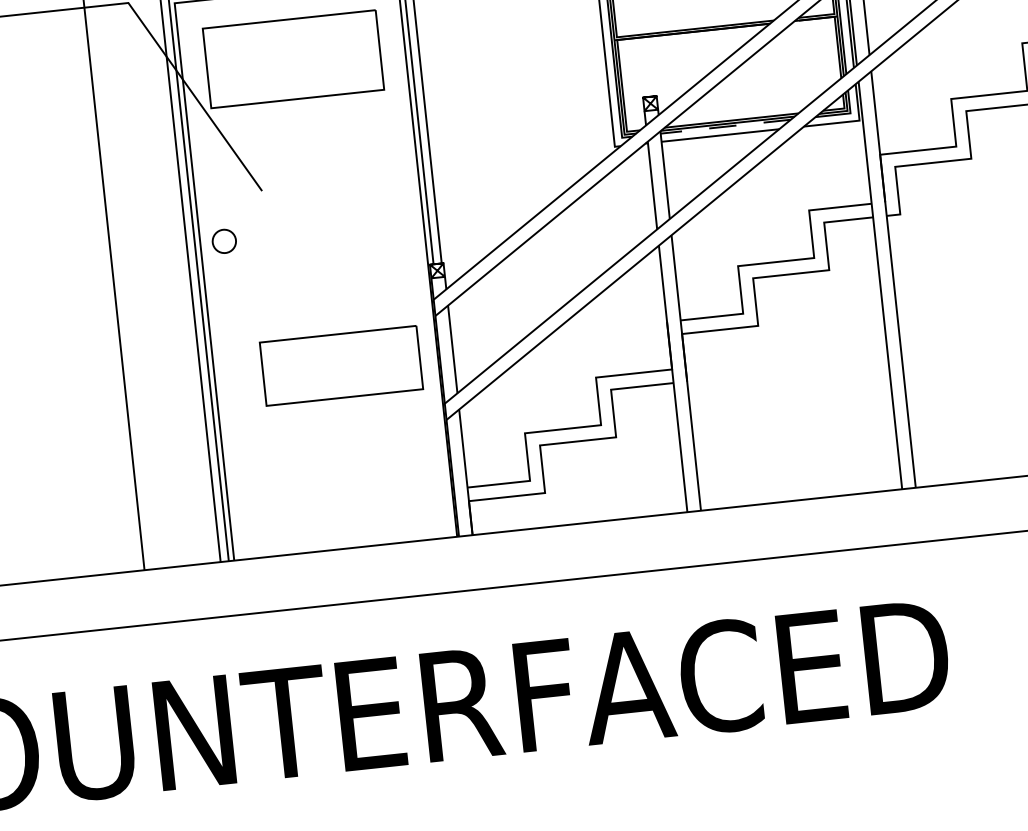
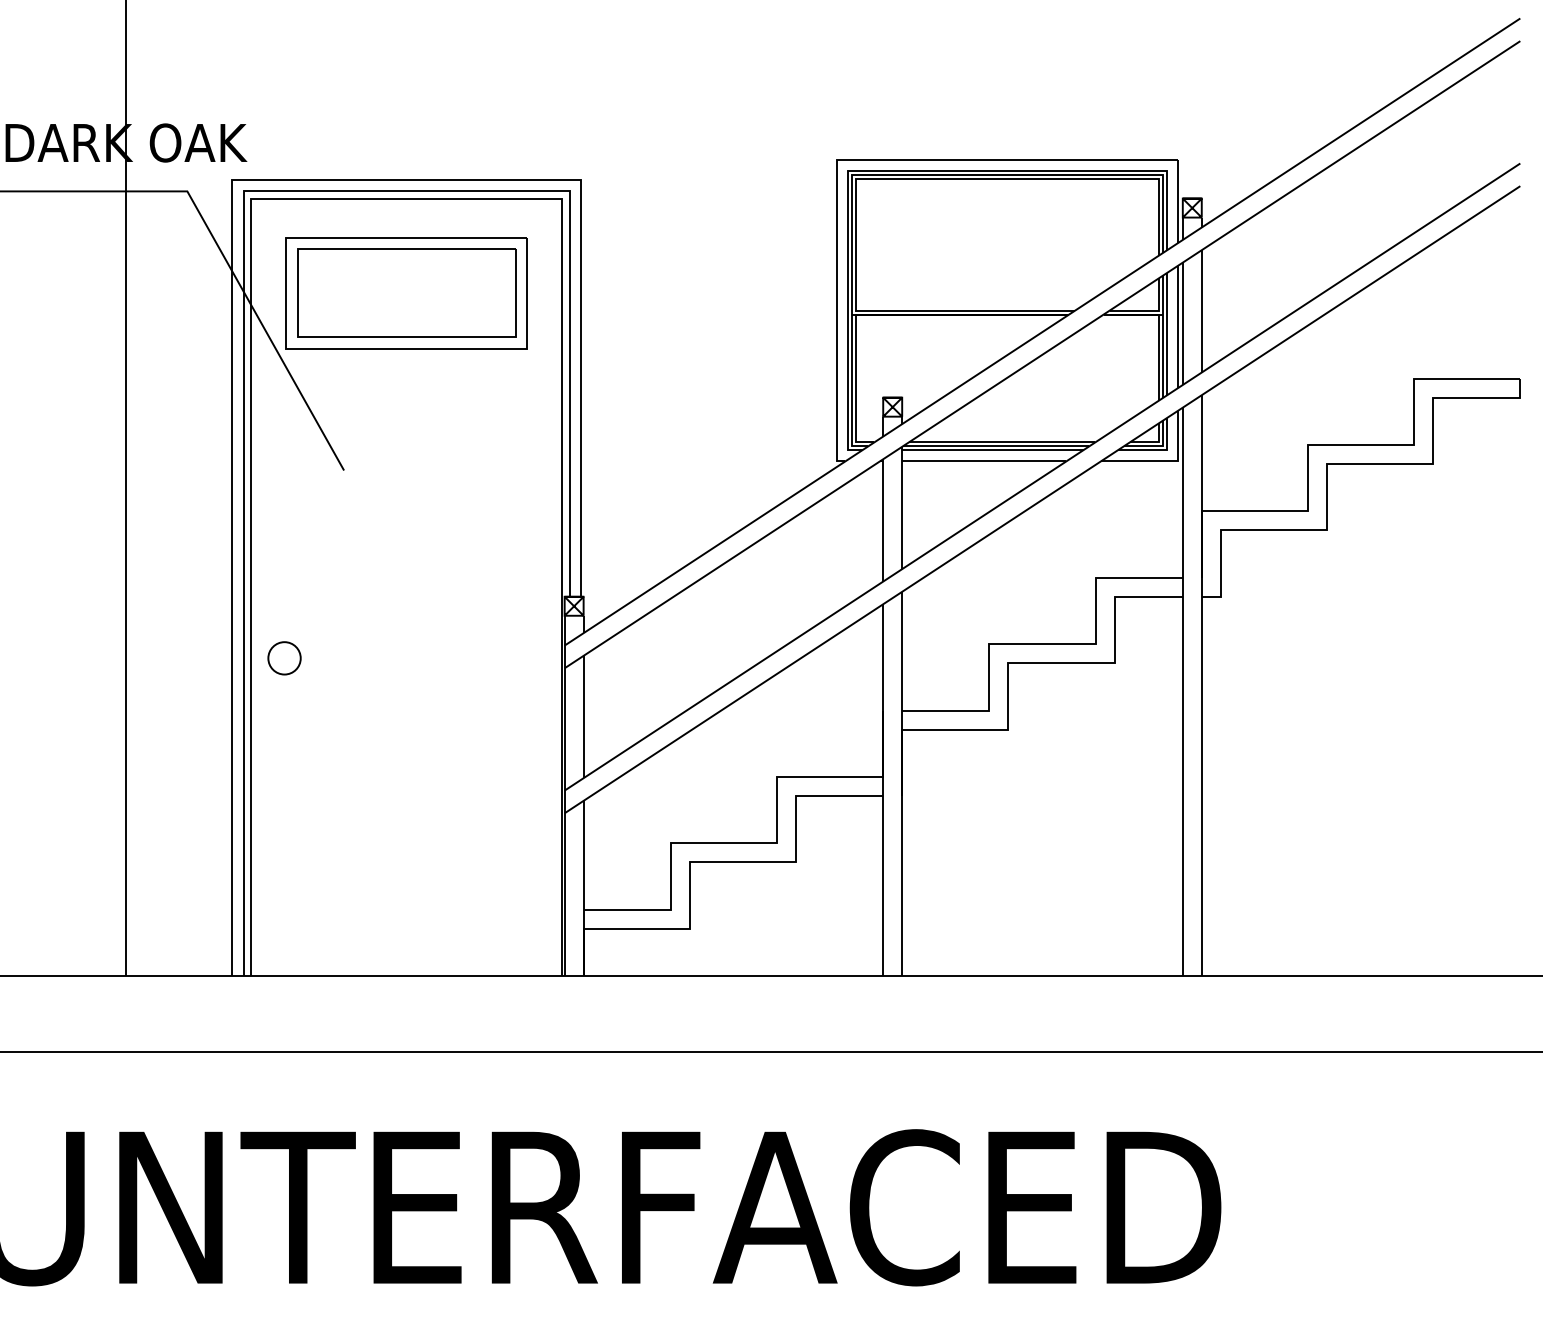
line: (725, 127) -> (992, 450), dashed -> solid
circle: (224, 241) -> (284, 658), moved
part: (341, 365) -> (406, 292), moved

